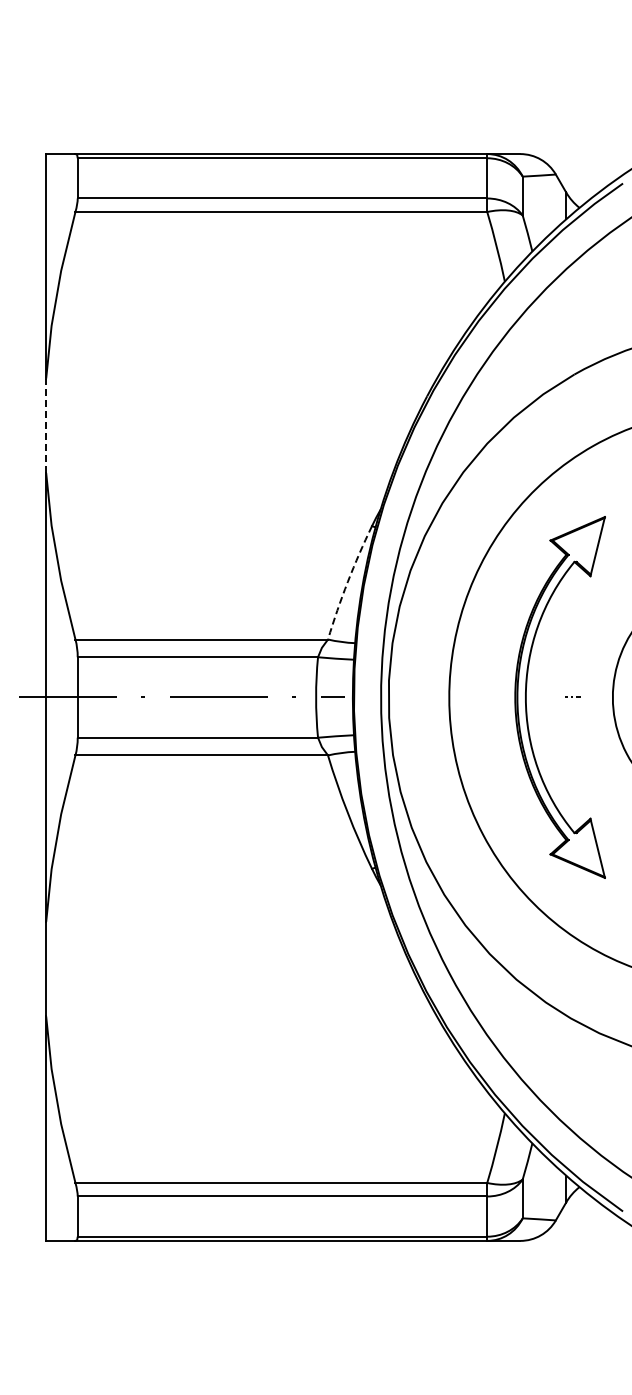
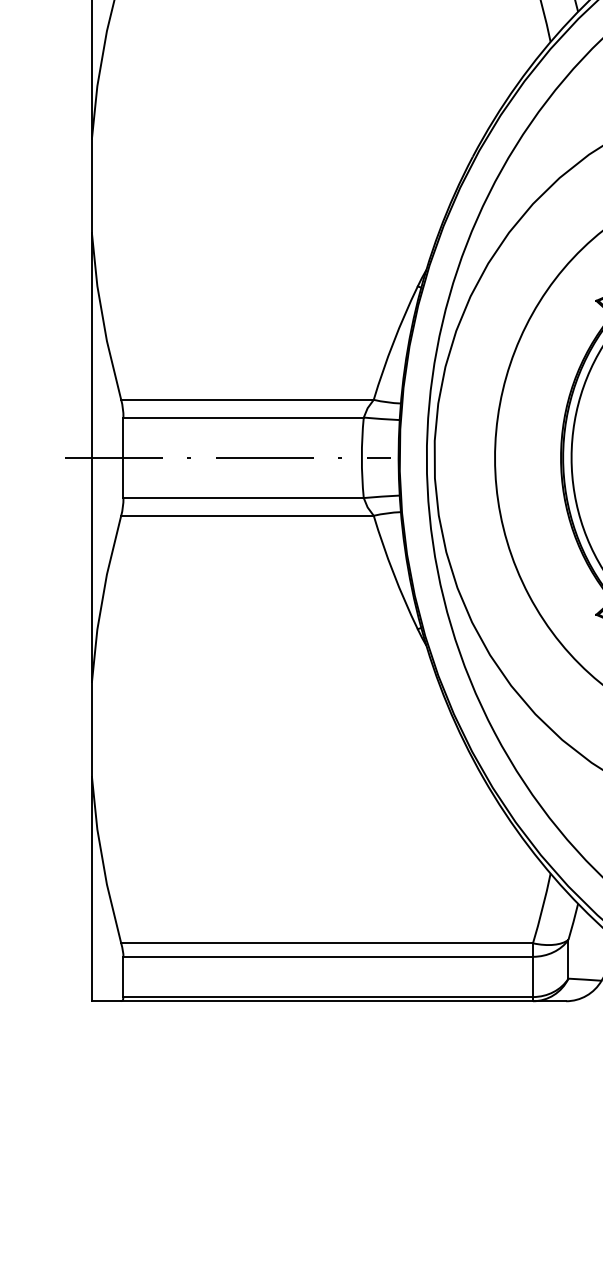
line: (46, 425) -> (92, 185), dashed -> solid
arc: (347, 581) -> (393, 341), dashed -> solid

